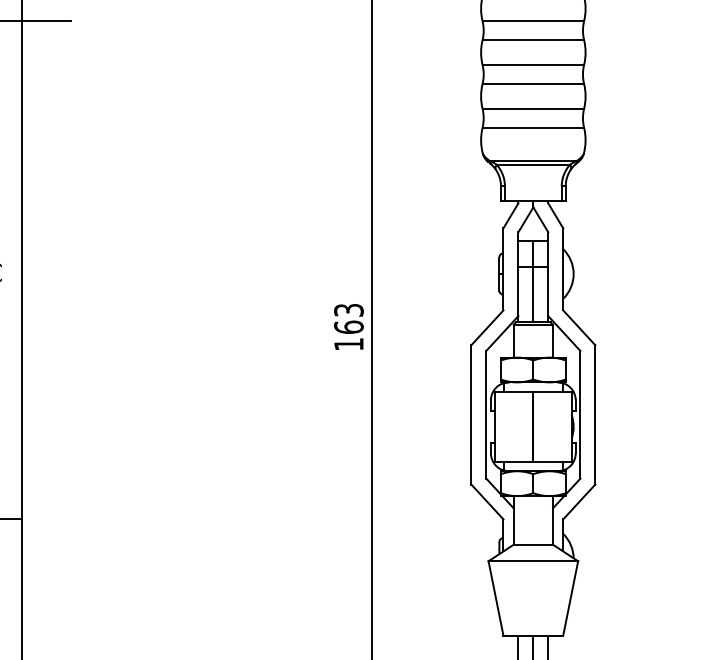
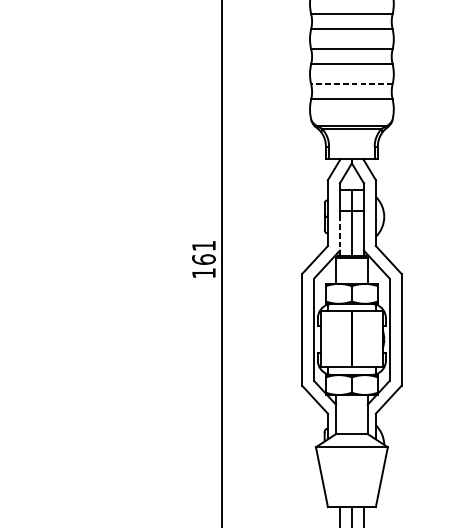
line: (533, 108) -> (352, 84), solid -> dashed
line: (518, 297) -> (340, 235), solid -> dashed
text: (348, 310) -> (203, 246), 163 -> 161

